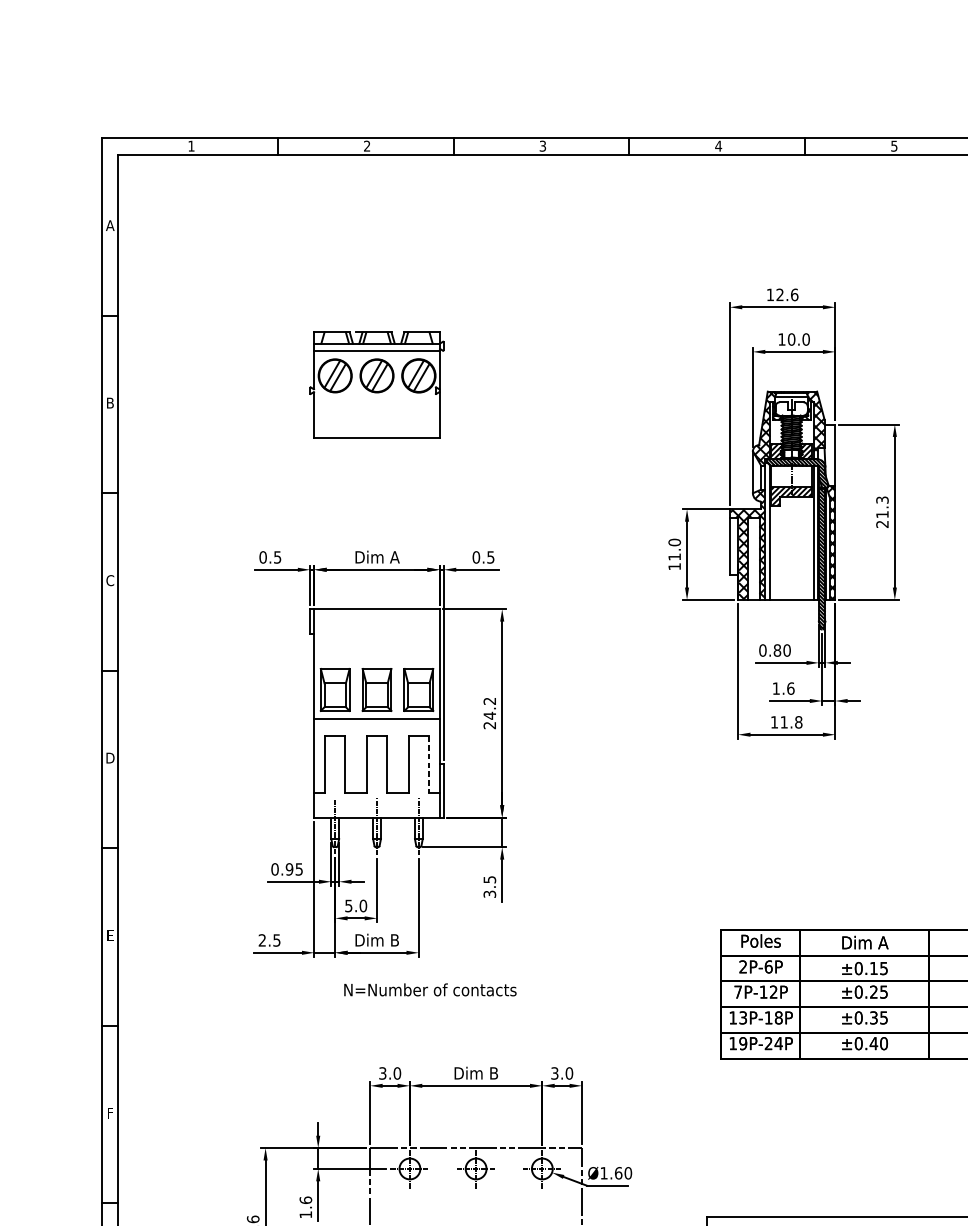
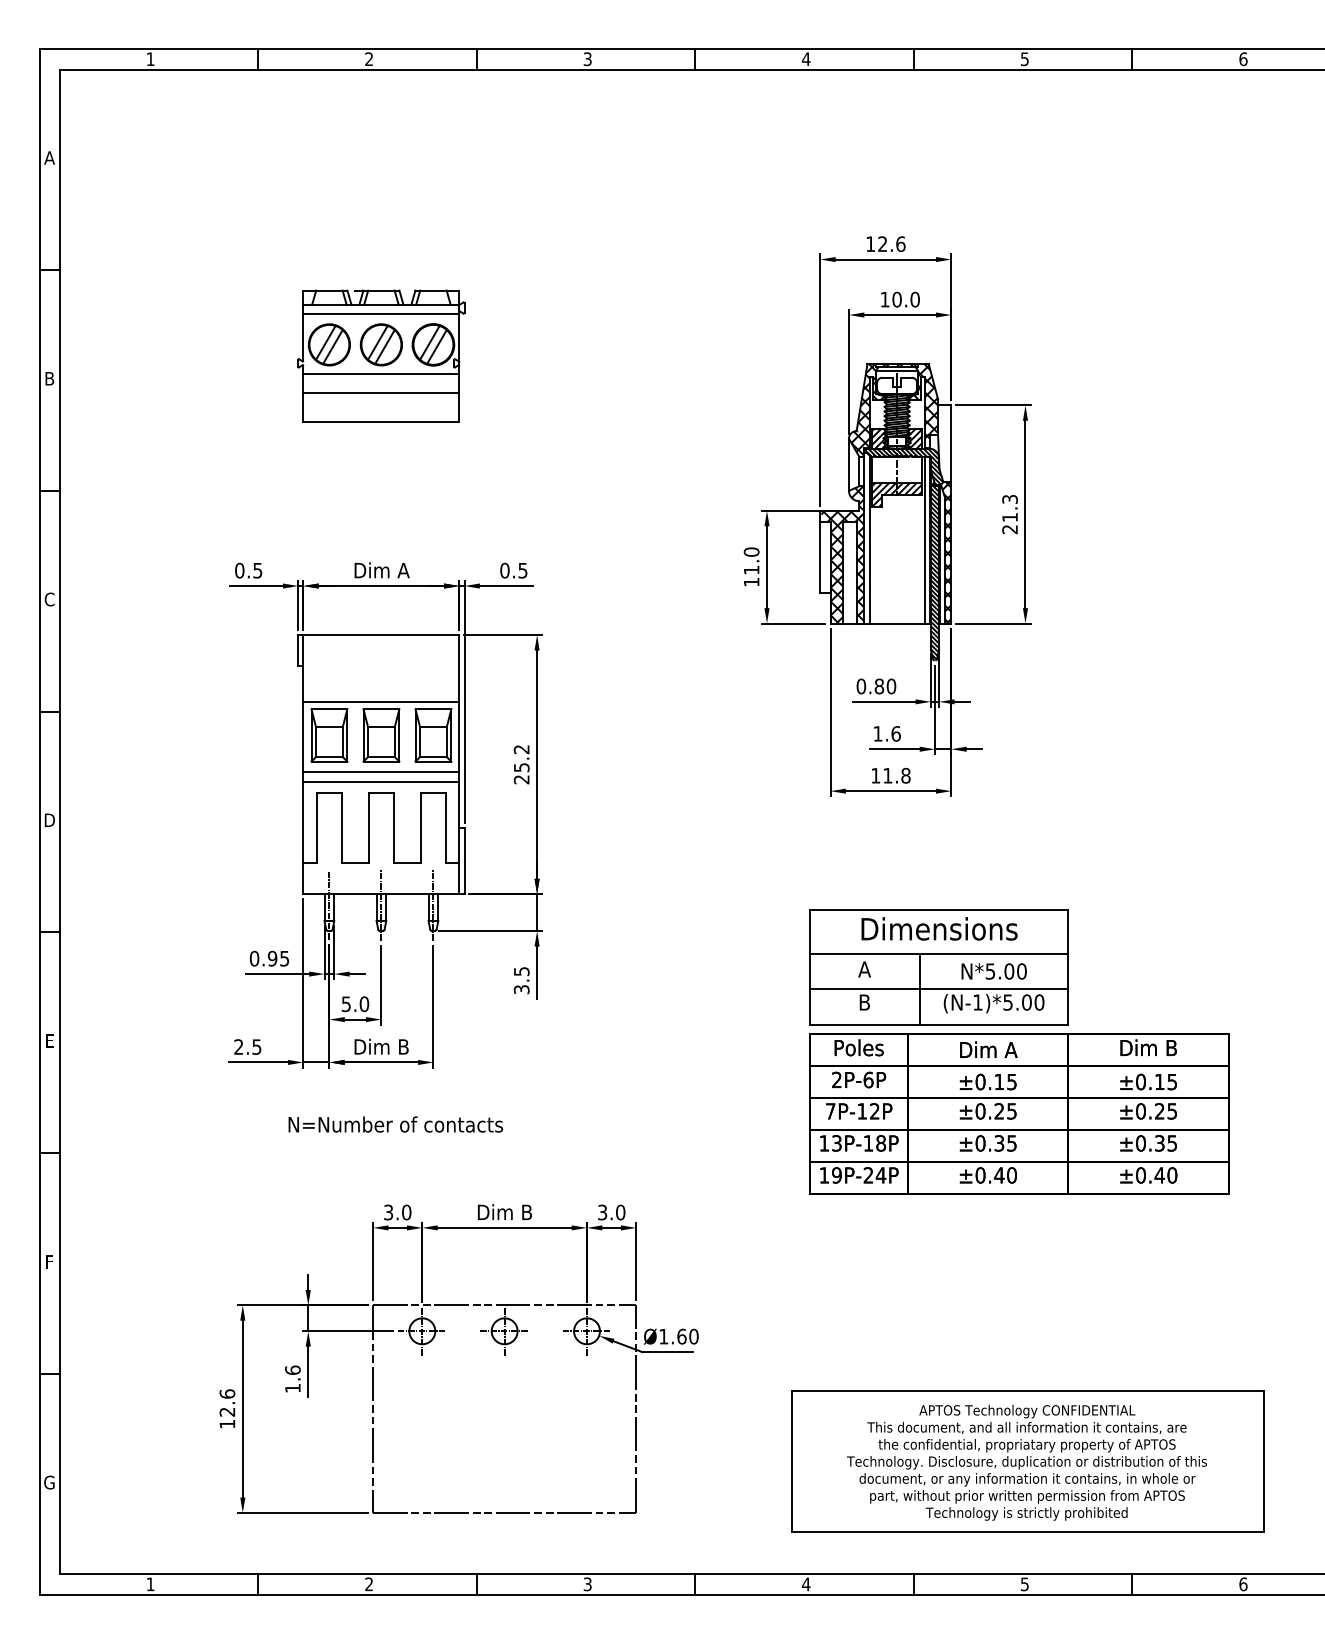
line: (377, 399) -> (381, 374), added
line: (377, 414) -> (381, 393), added
line: (376, 662) -> (380, 701), added
text: (489, 715) -> (521, 767), 24.2 -> 25.2
line: (377, 726) -> (381, 781), added
line: (428, 764) -> (445, 828), dashed -> solid
part: (824, 876) -> (938, 967), added
text: (430, 989) -> (395, 1124), moved

